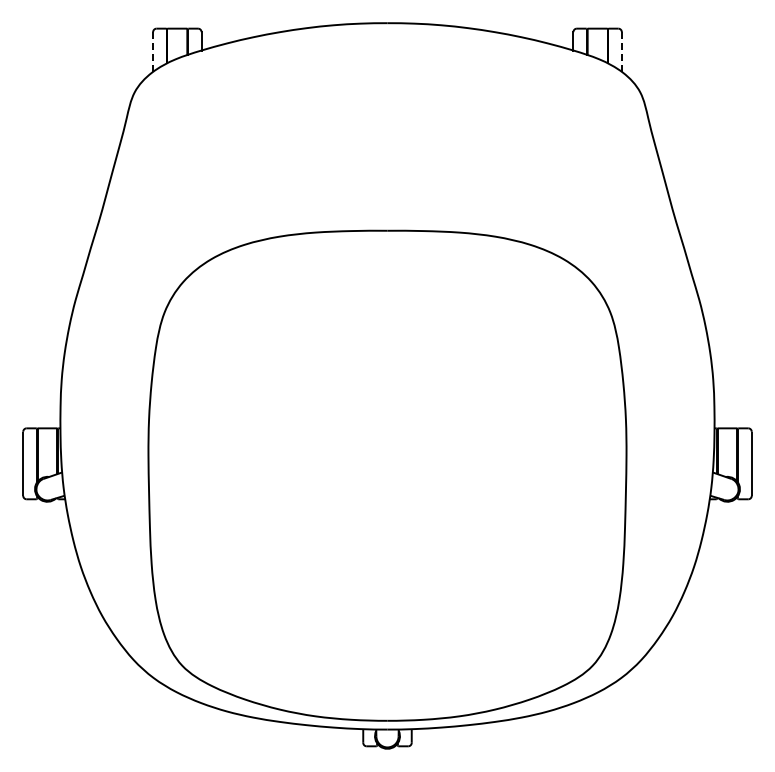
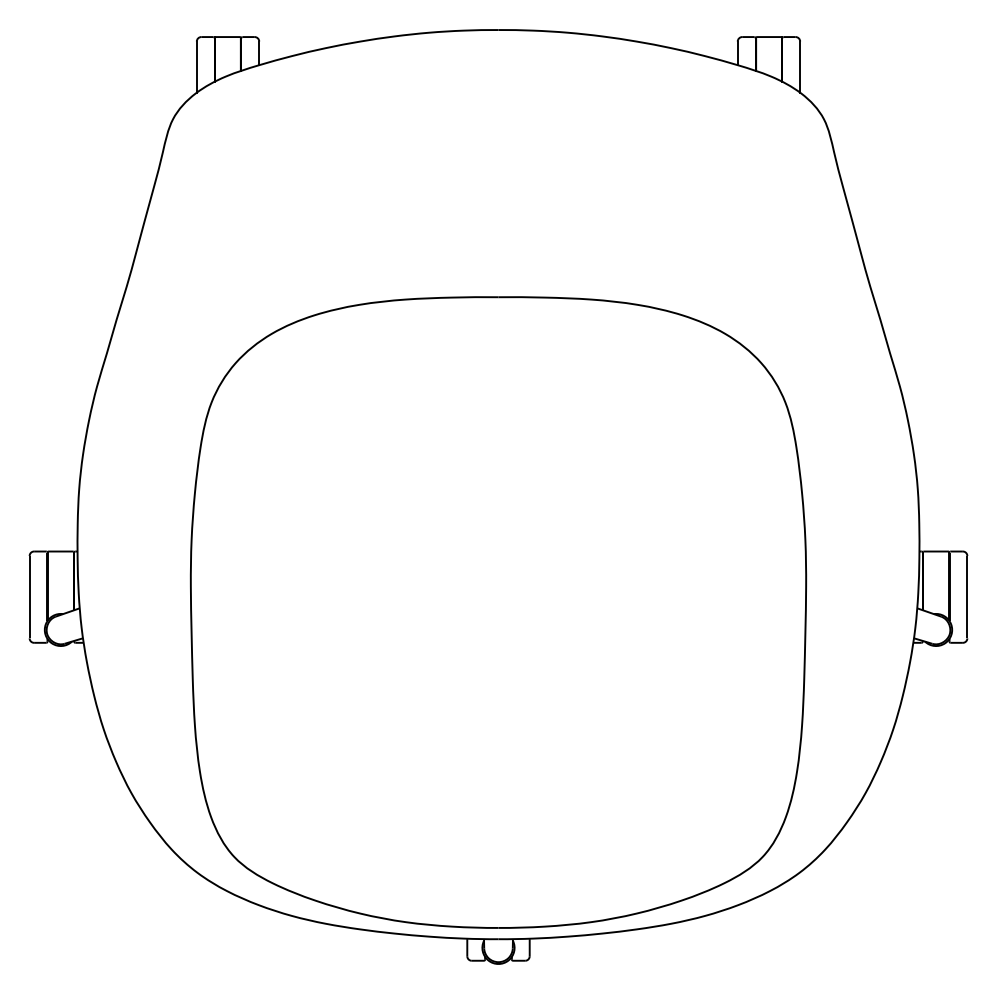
line: (153, 52) -> (197, 67), dashed -> solid
line: (621, 52) -> (799, 67), dashed -> solid

